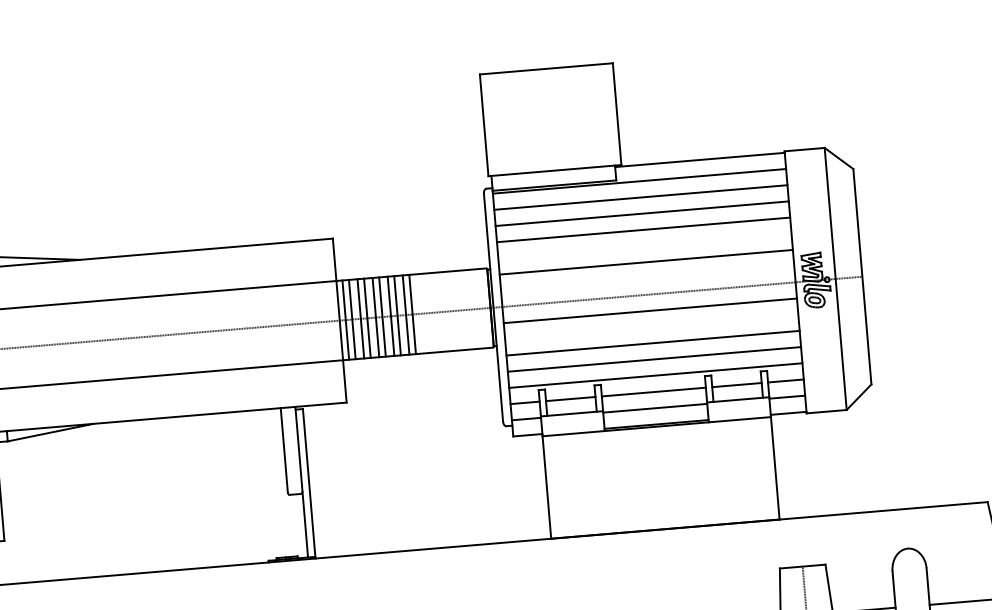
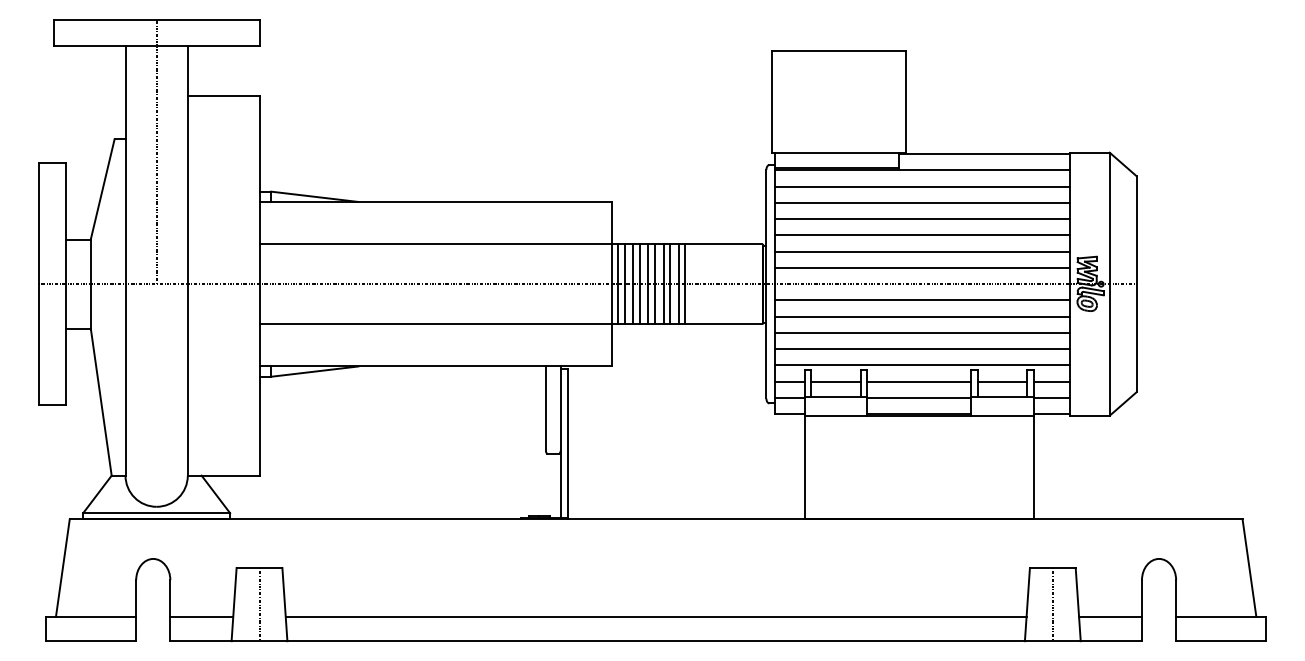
line: (644, 246) -> (922, 235), added
line: (647, 277) -> (922, 267), added
line: (651, 326) -> (922, 316), added

